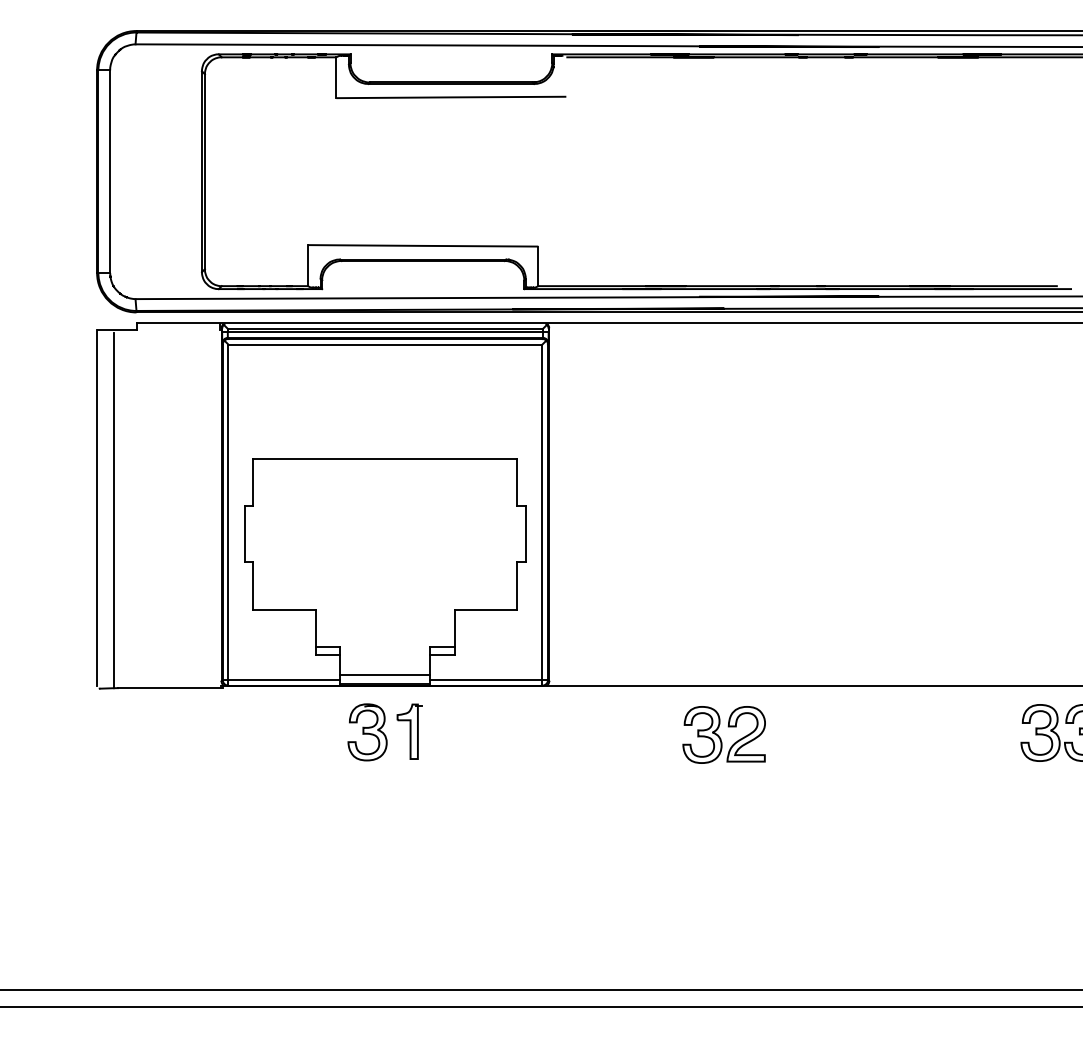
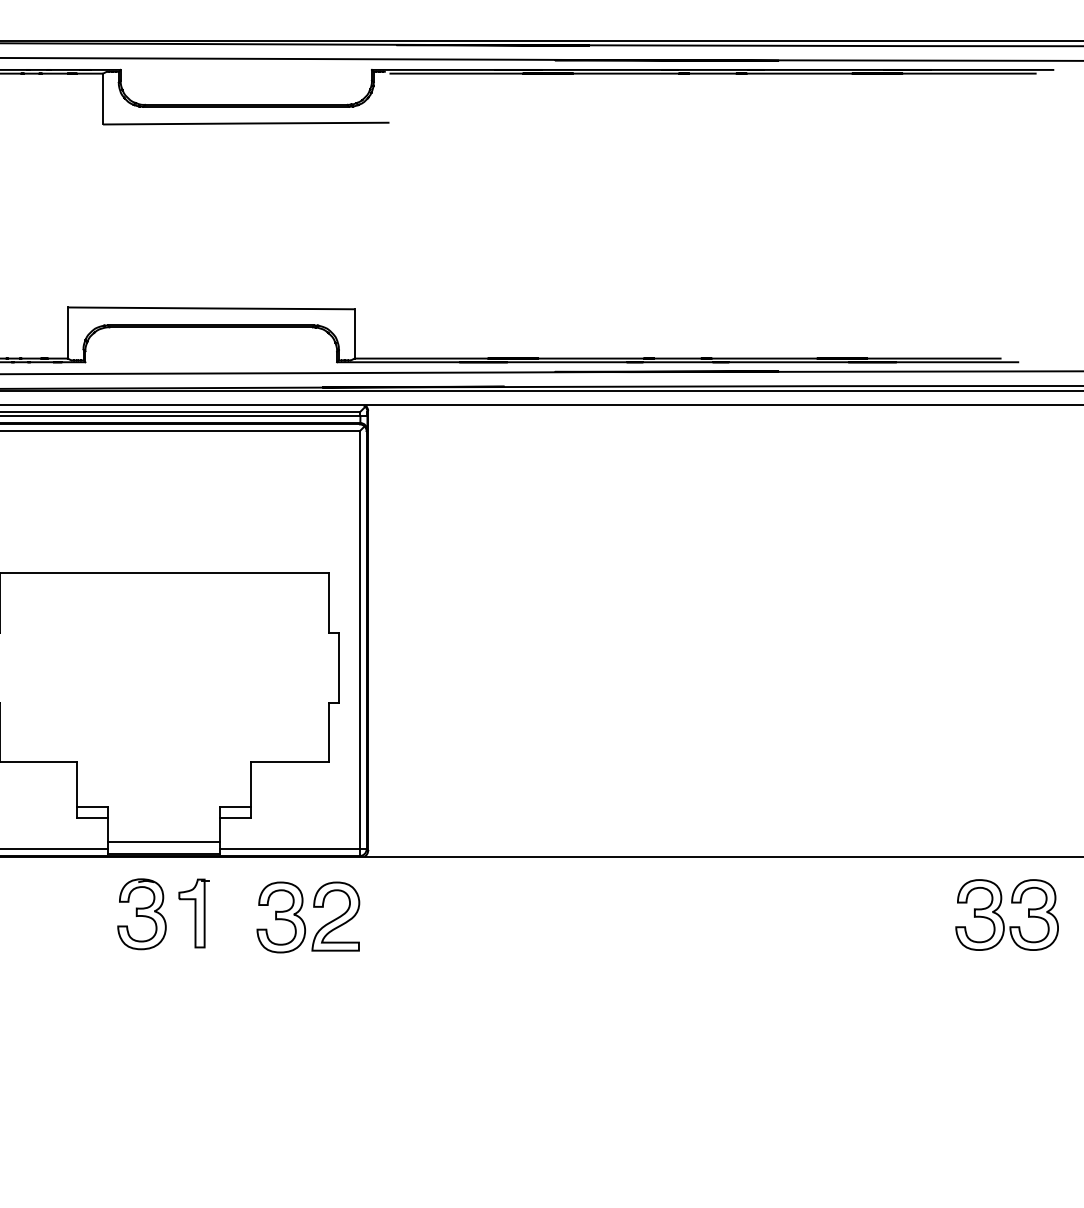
part: (723, 734) -> (307, 916), moved

